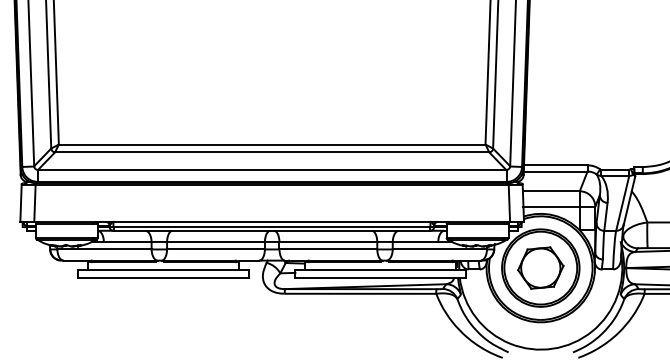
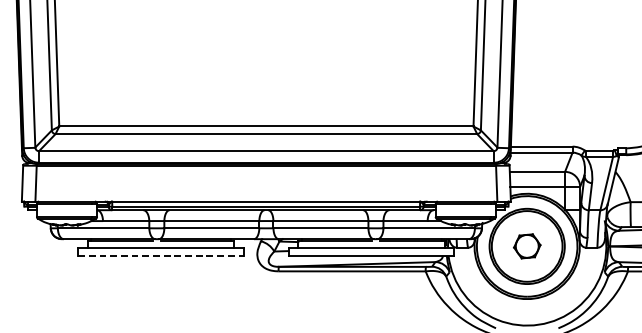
part: (540, 267) -> (526, 245), size x0.6
line: (164, 277) -> (161, 255), solid -> dashed

